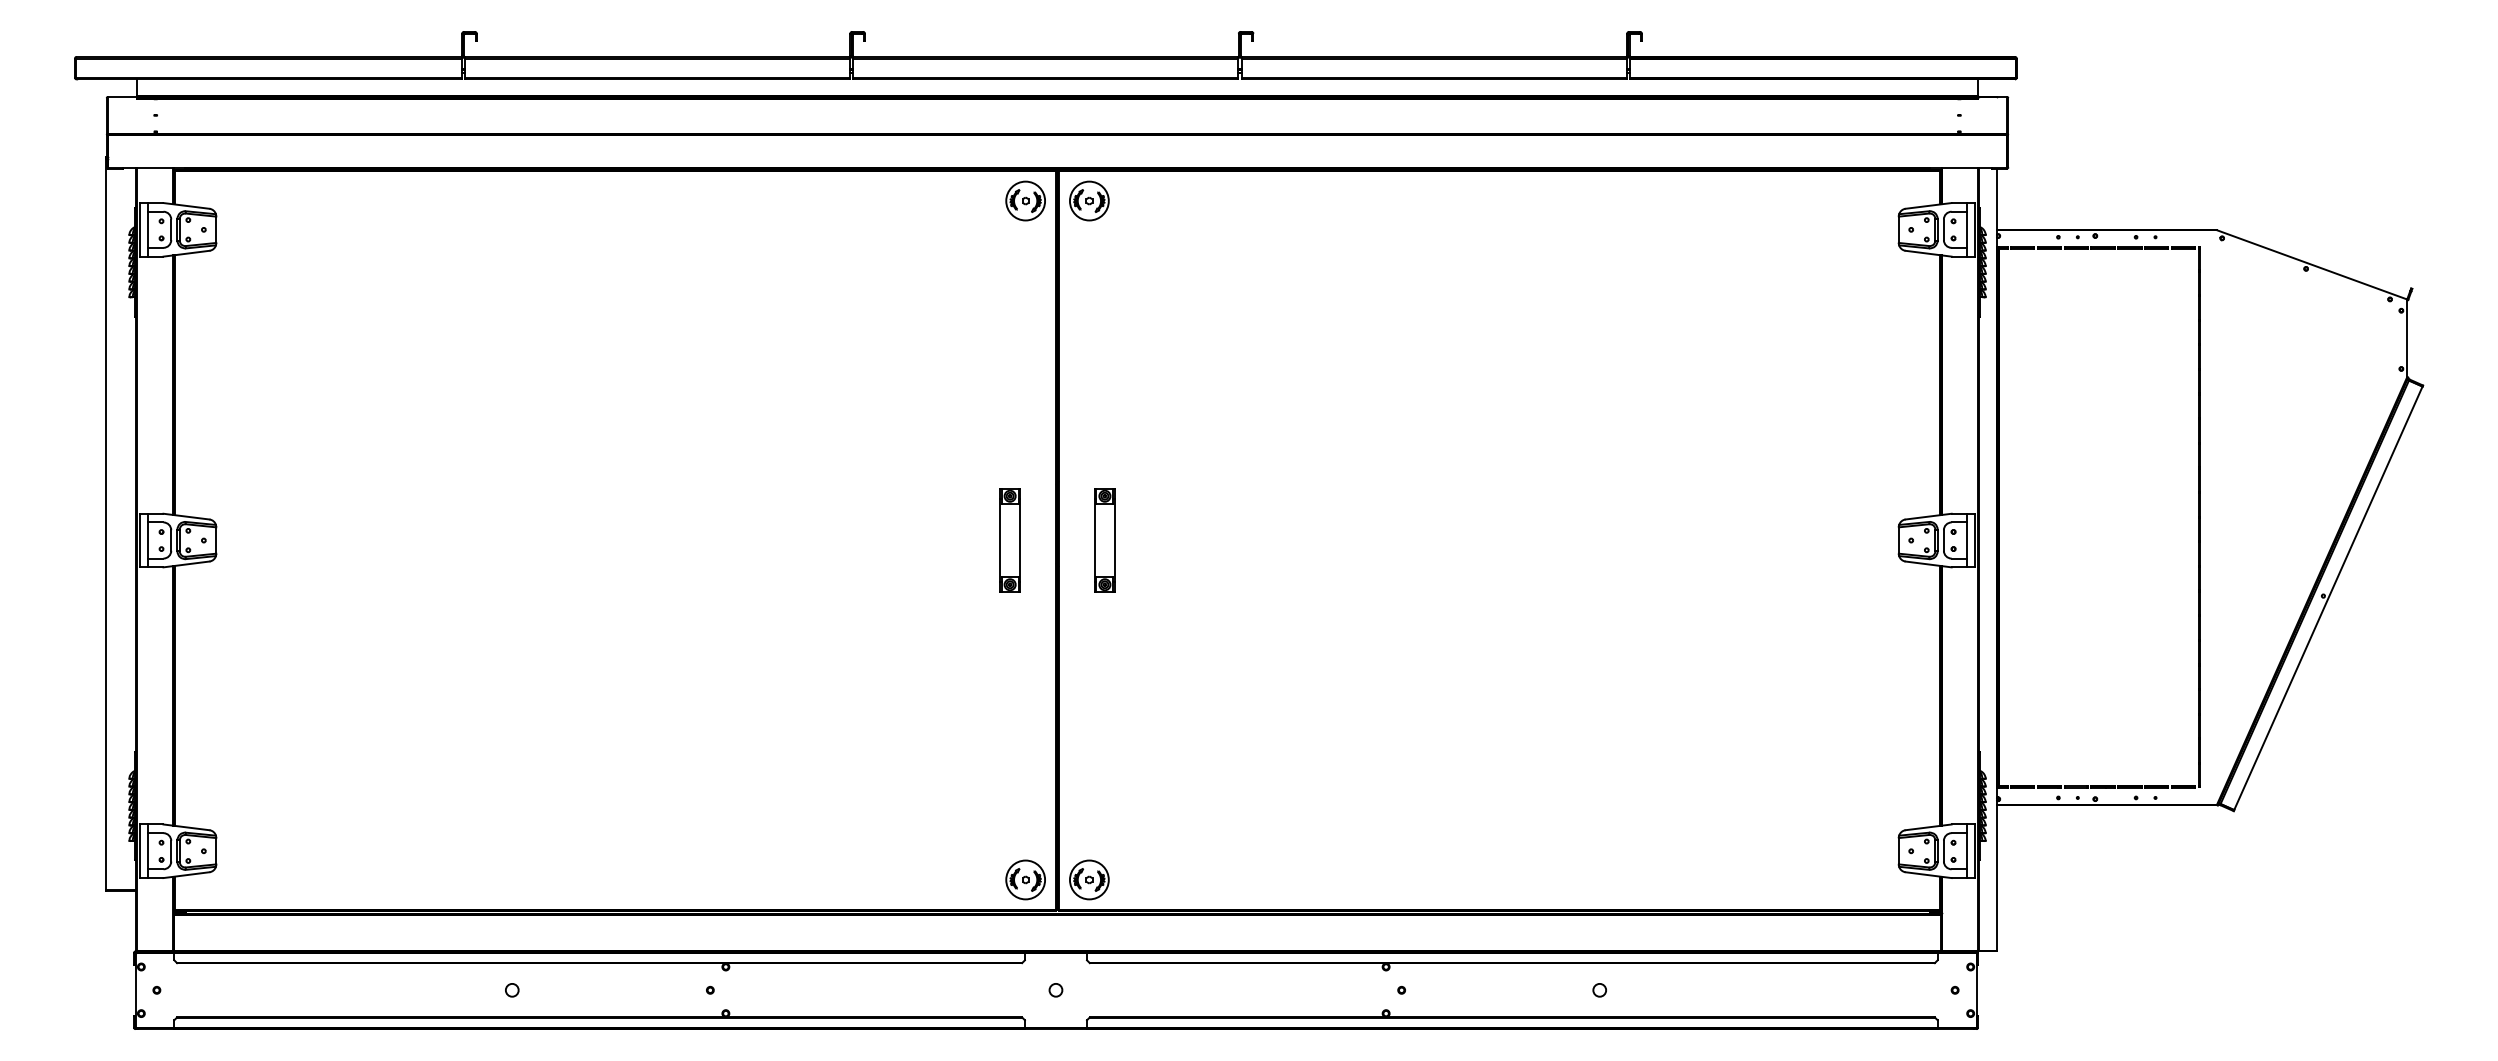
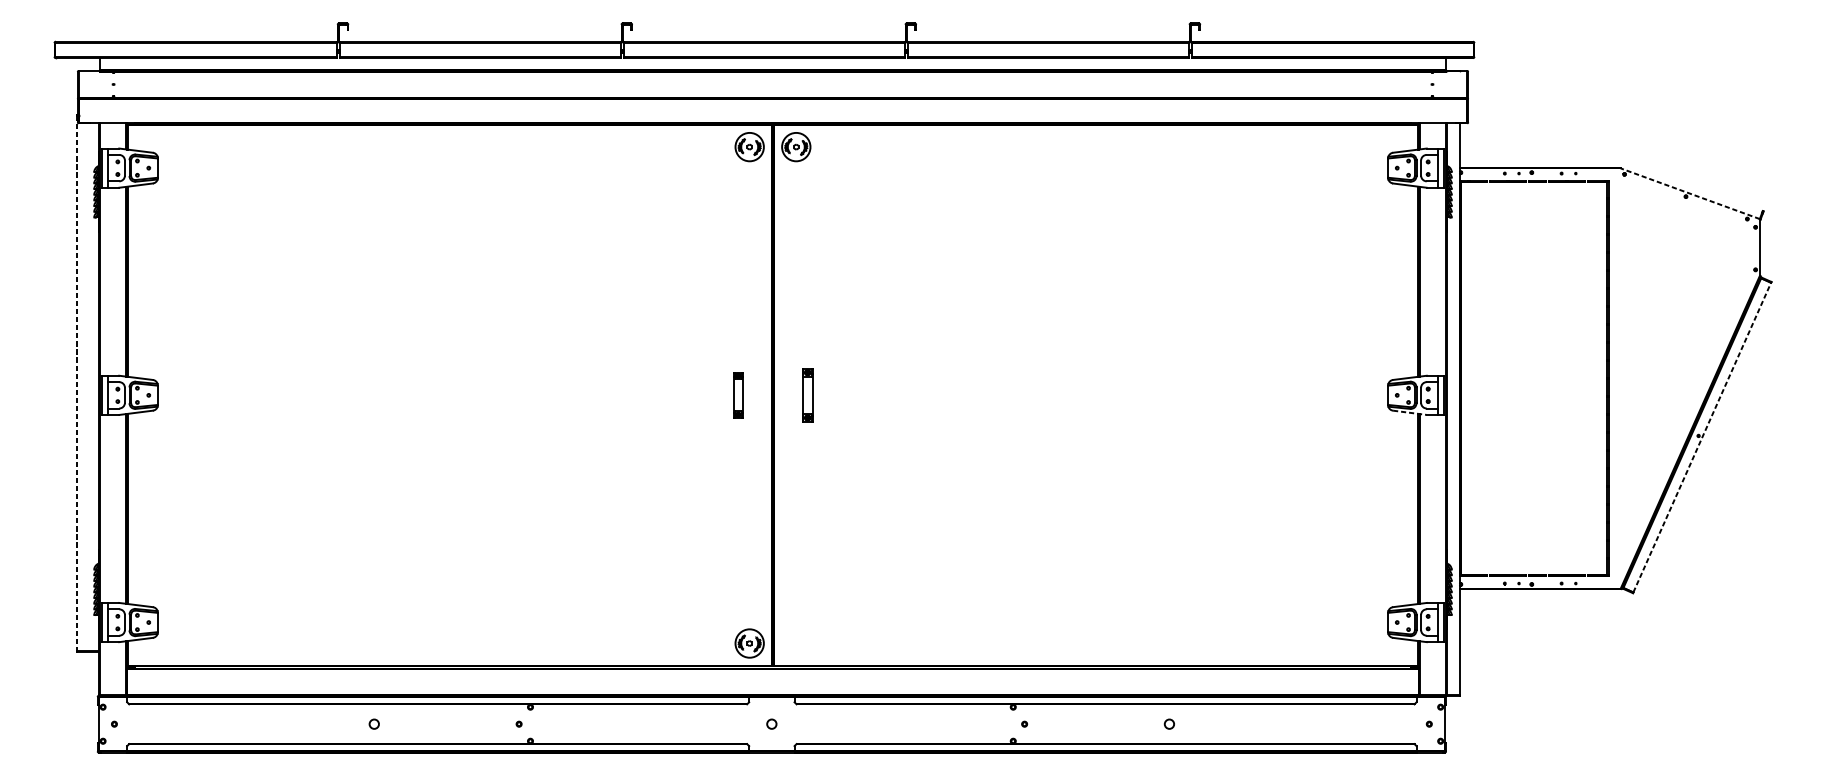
line: (2311, 264) -> (1689, 193), solid -> dashed
line: (106, 524) -> (77, 383), solid -> dashed
part: (1009, 540) -> (737, 395), size x0.6
part: (1104, 540) -> (807, 395), size x0.7
line: (1929, 564) -> (1410, 412), solid -> dashed
line: (2328, 598) -> (1702, 437), solid -> dashed
part: (1089, 879) -> (796, 643), removed

